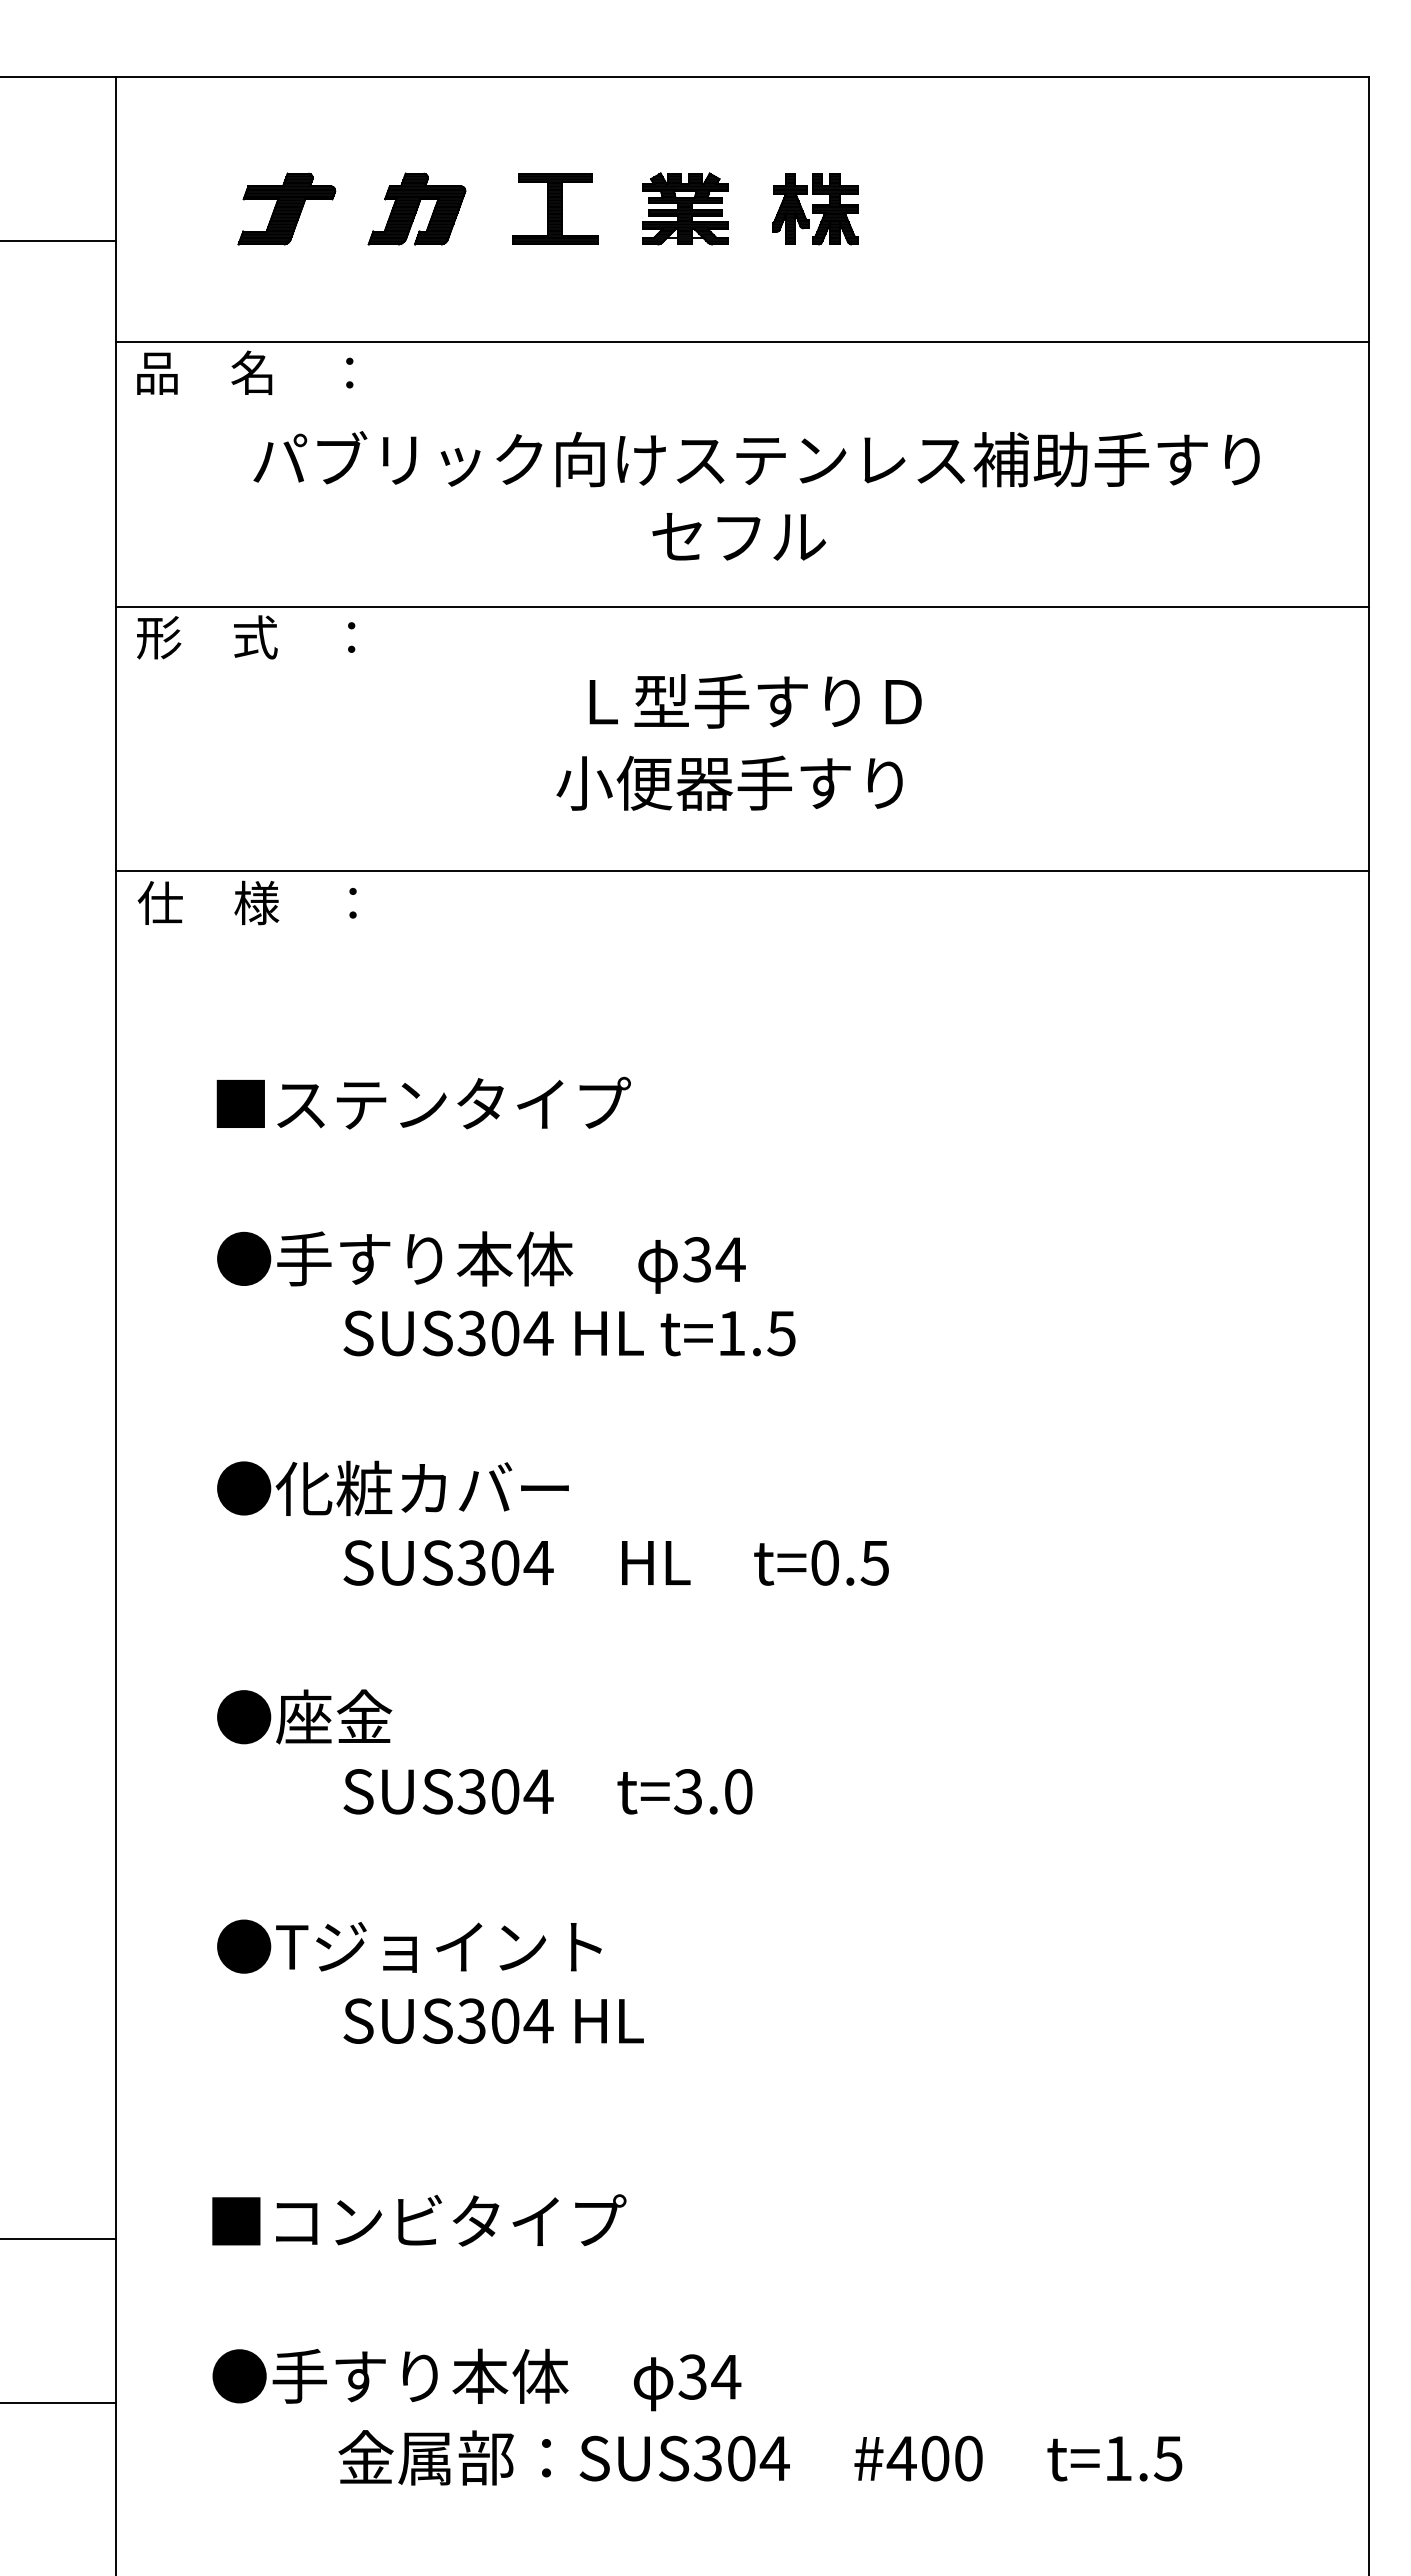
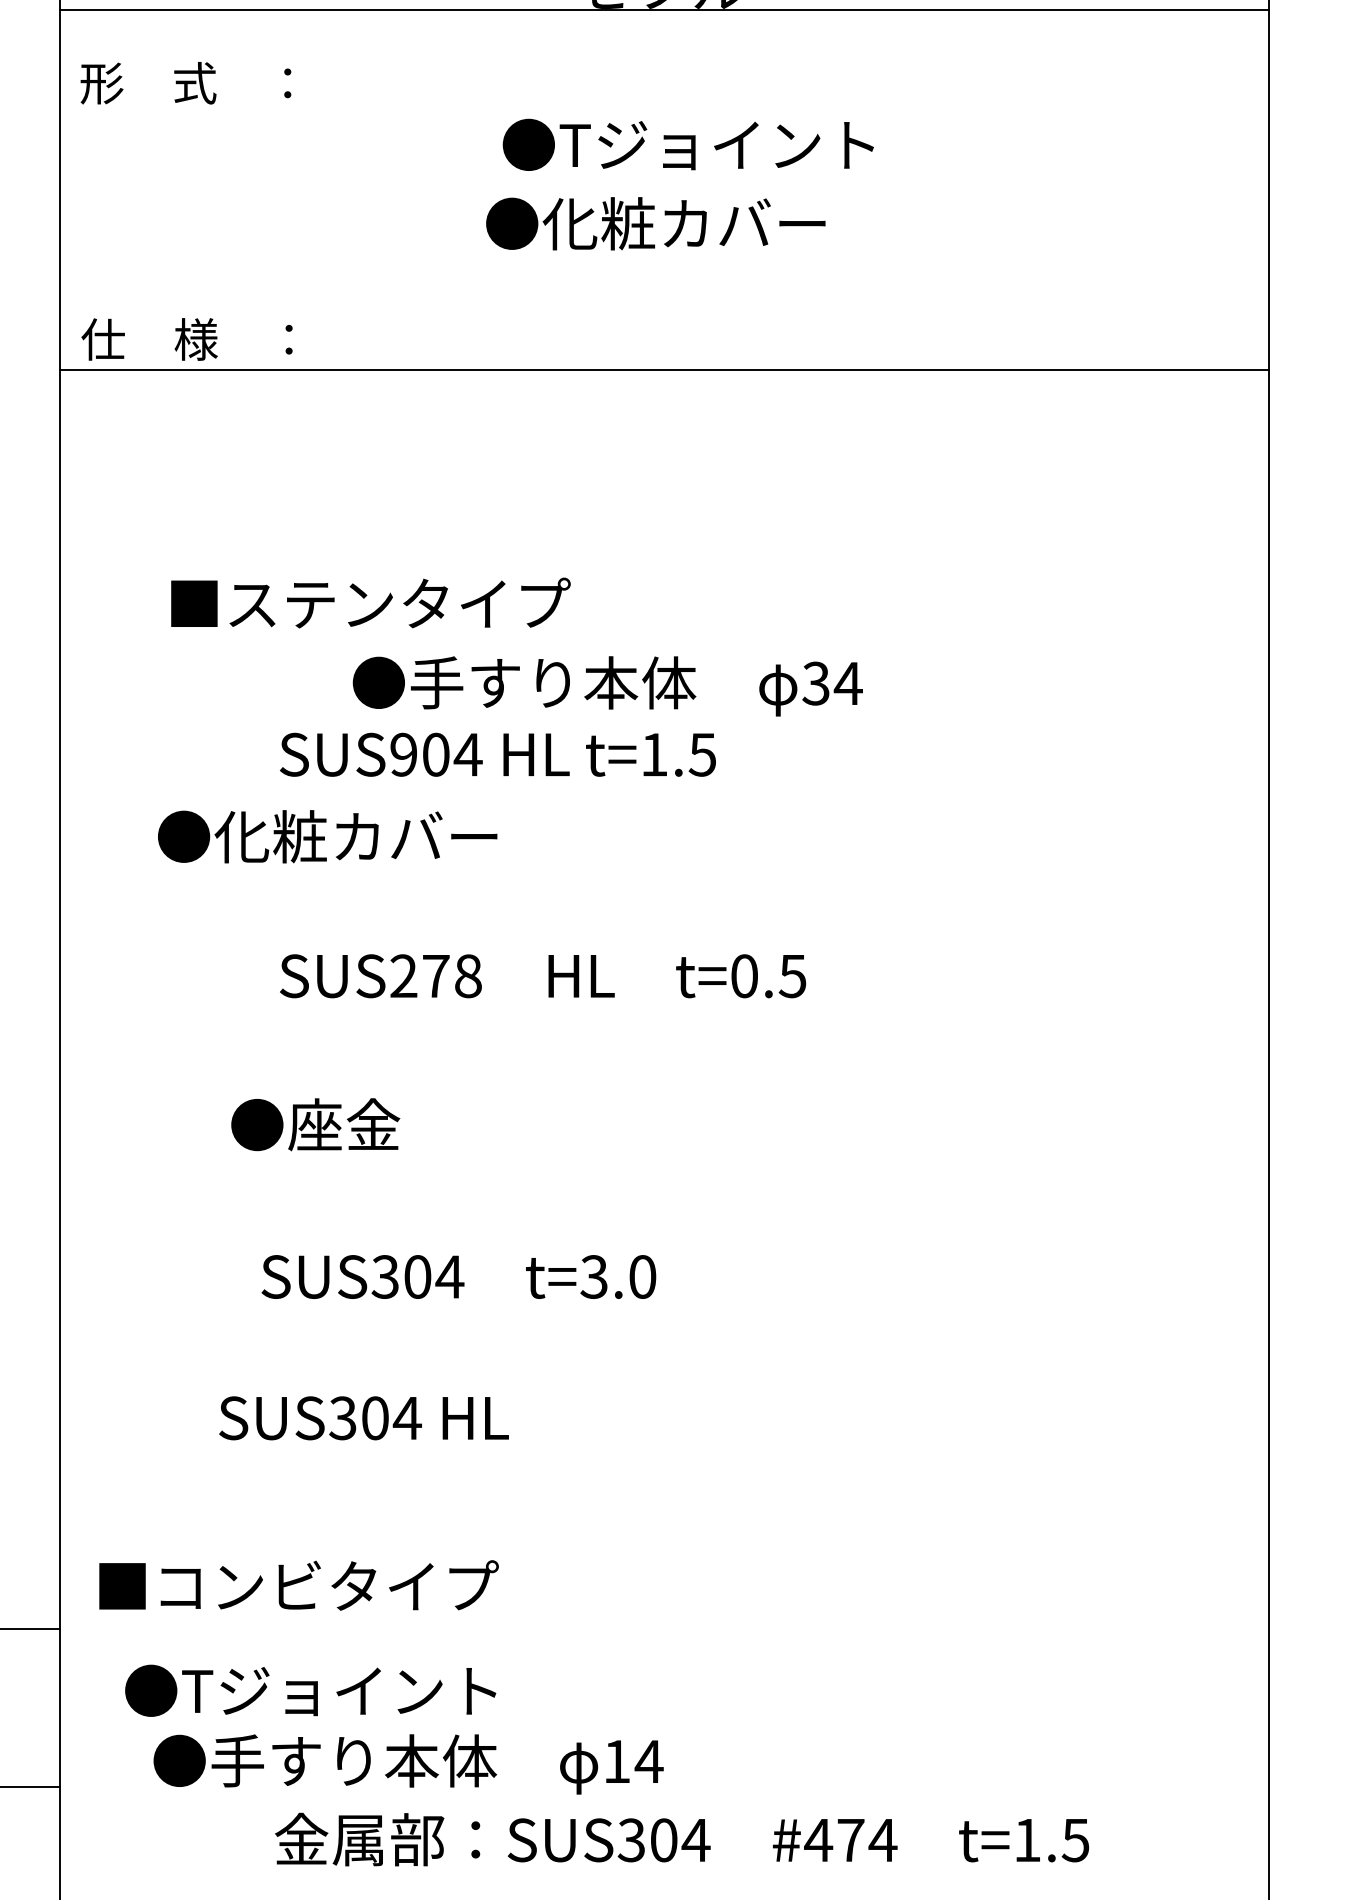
line: (742, 606) -> (664, 9), moved
text: (766, 700) -> (688, 144), Ｌ型手すりＤ -> ●Tジョイント
text: (732, 782) -> (655, 223), 小便器手すり -> ●化粧カバー
line: (742, 871) -> (664, 369), moved
text: (423, 1102) -> (370, 602), moved
text: (481, 1262) -> (607, 686), moved
text: (471, 1333) -> (403, 754), SUS304 -> SUS904
text: (392, 1487) -> (327, 835), moved
text: (505, 1562) -> (436, 975), SUS304 -> SUS278
text: (304, 1716) -> (315, 1124), moved
text: (547, 1791) -> (458, 1276), moved
text: (409, 1946) -> (310, 1690), moved
text: (493, 2020) -> (363, 1417), moved
text: (419, 2220) -> (299, 1585), moved
text: (692, 2376) -> (616, 1761), 34 -> 14
text: (952, 2458) -> (867, 1840), #400 -> #474

